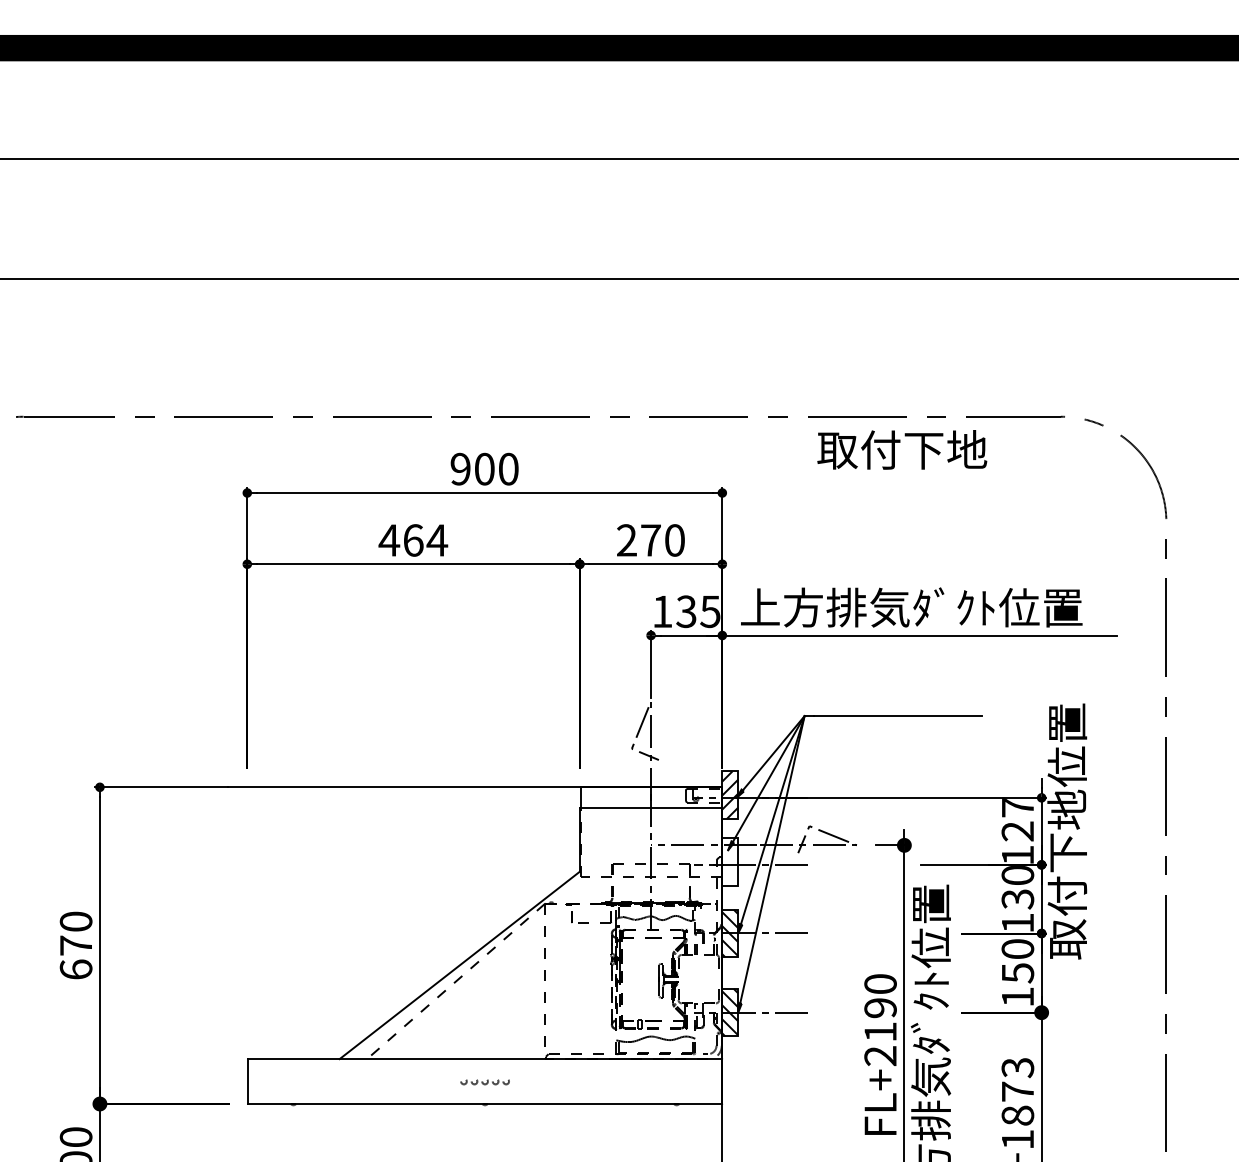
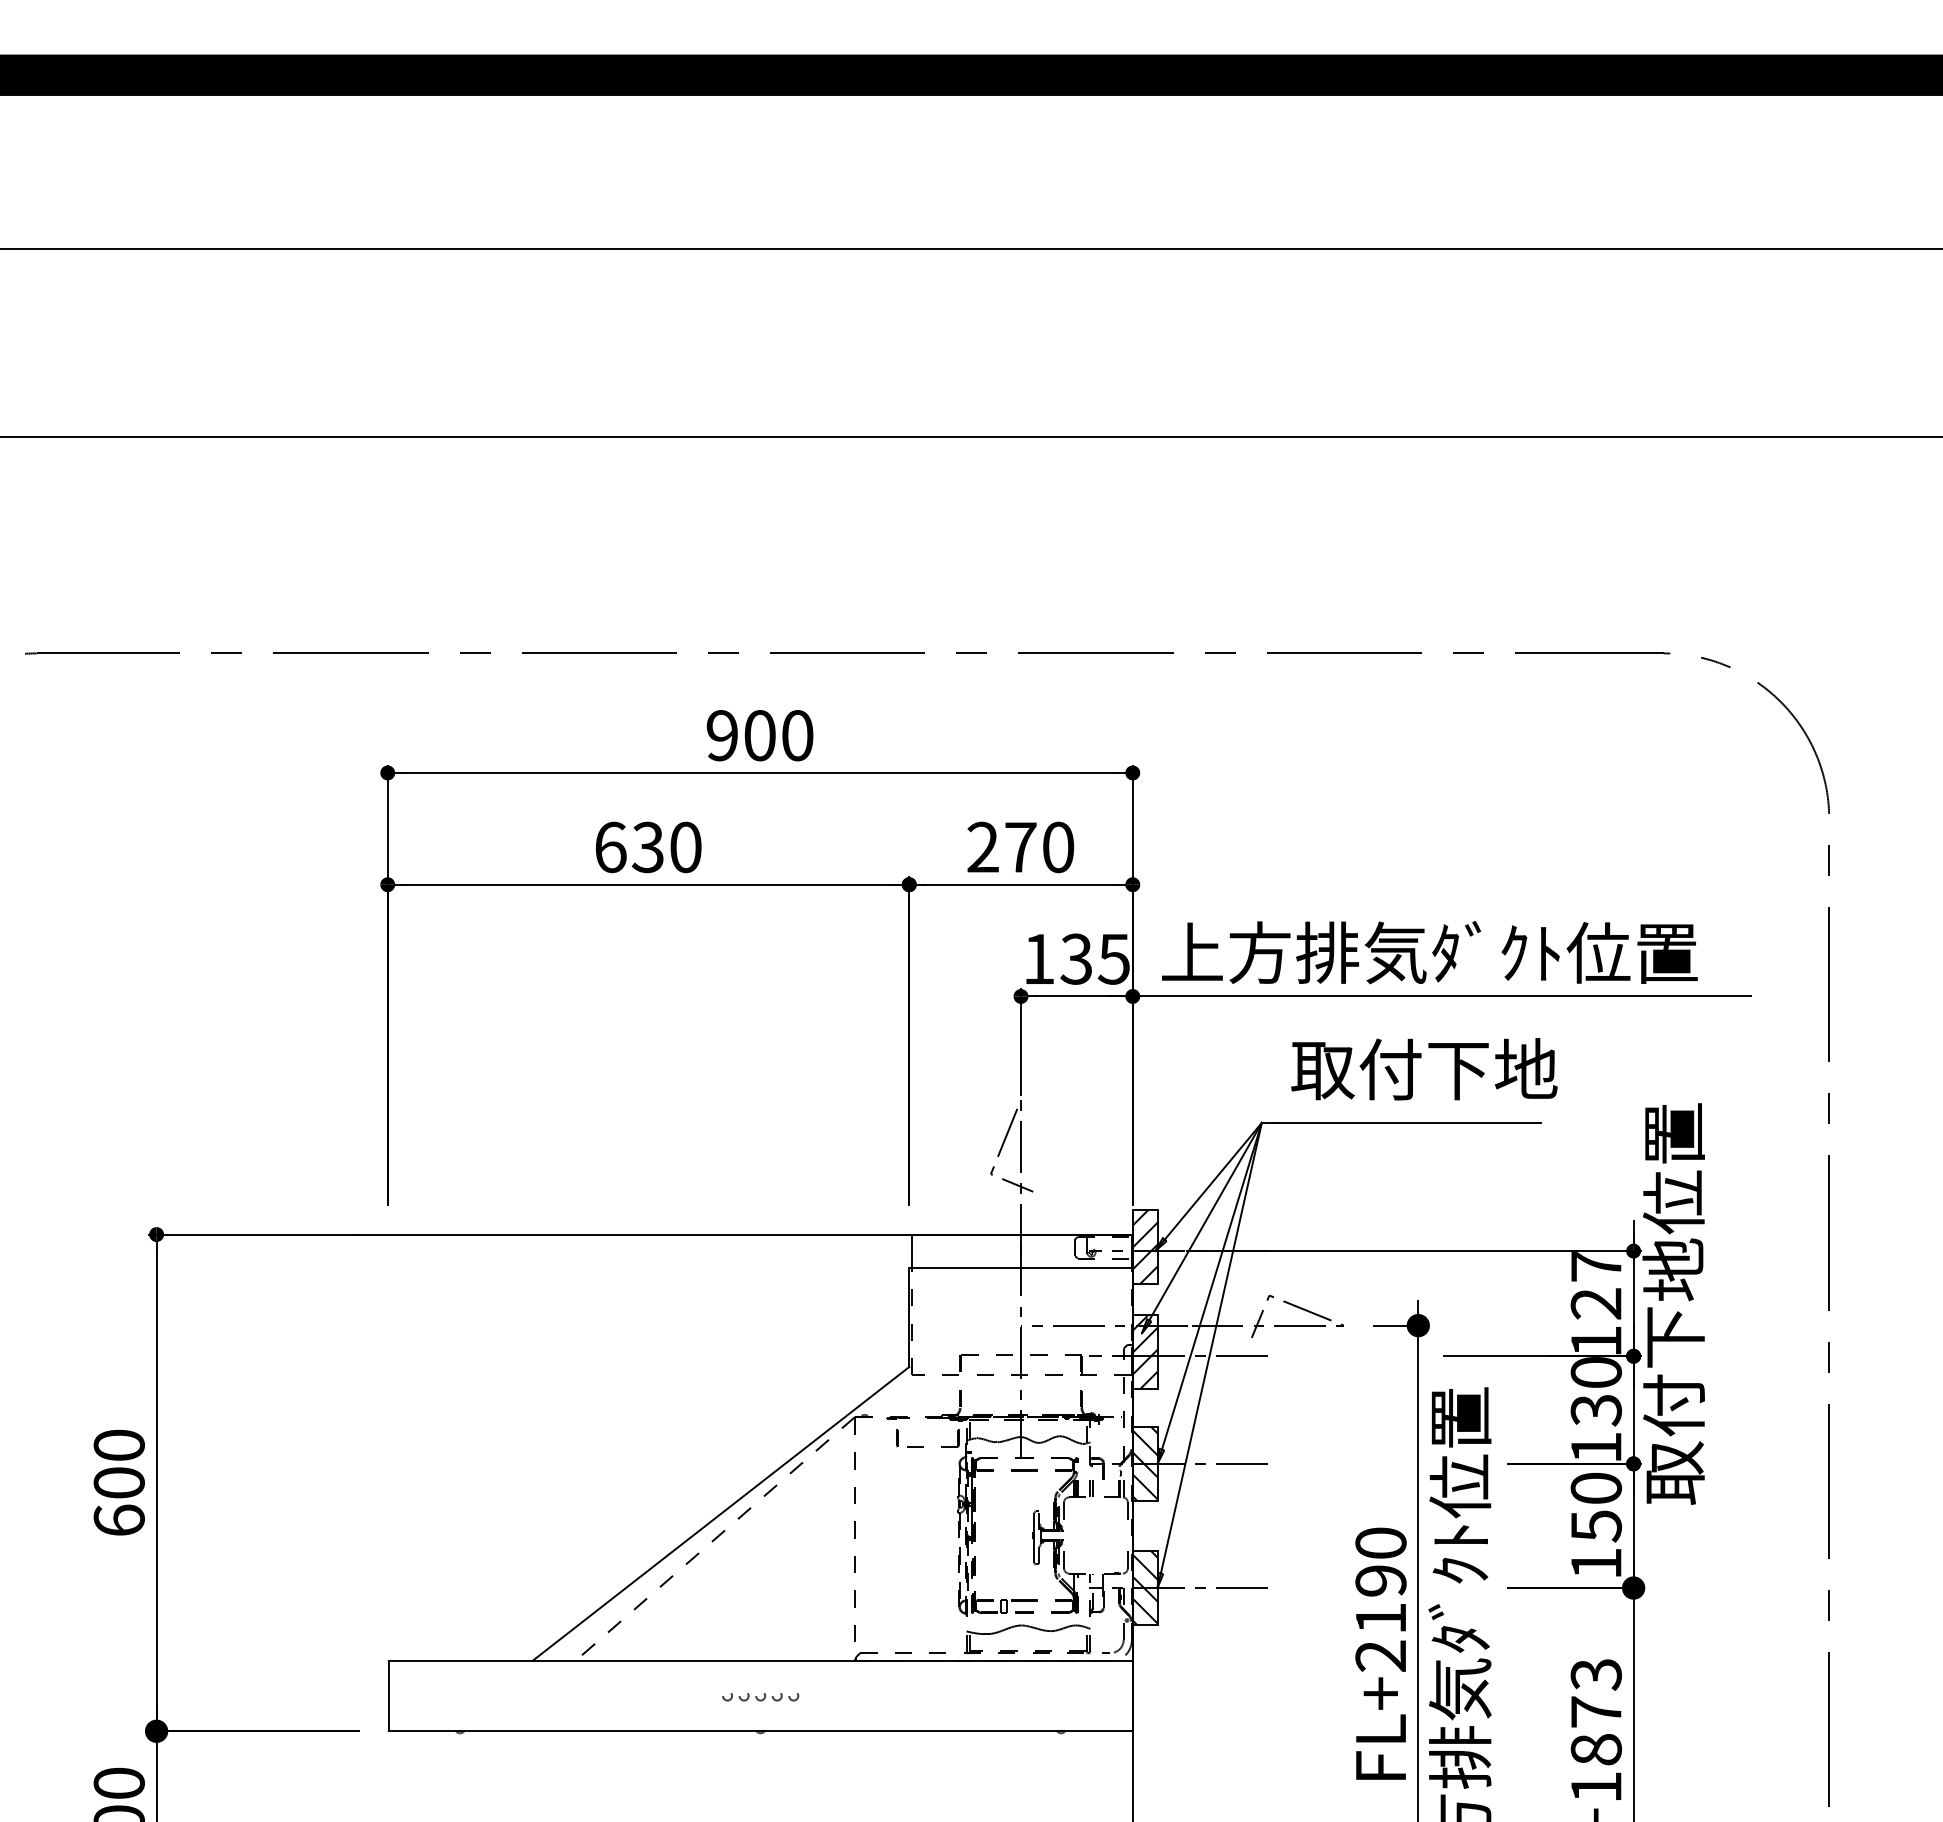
text: (902, 449) -> (1424, 1068), moved
text: (413, 540) -> (648, 847), 464 -> 630
hatch: (730, 861) -> (1145, 1350), added
text: (75, 945) -> (118, 1482), 670 -> 600

